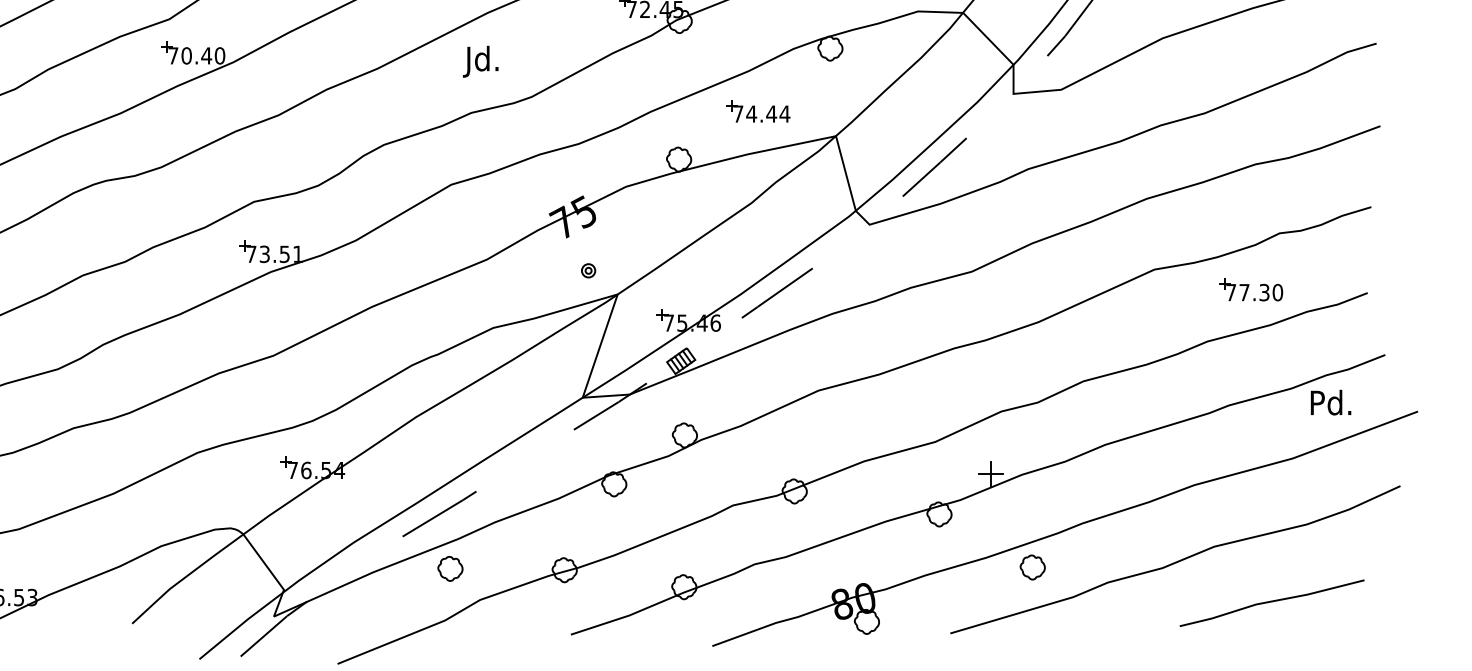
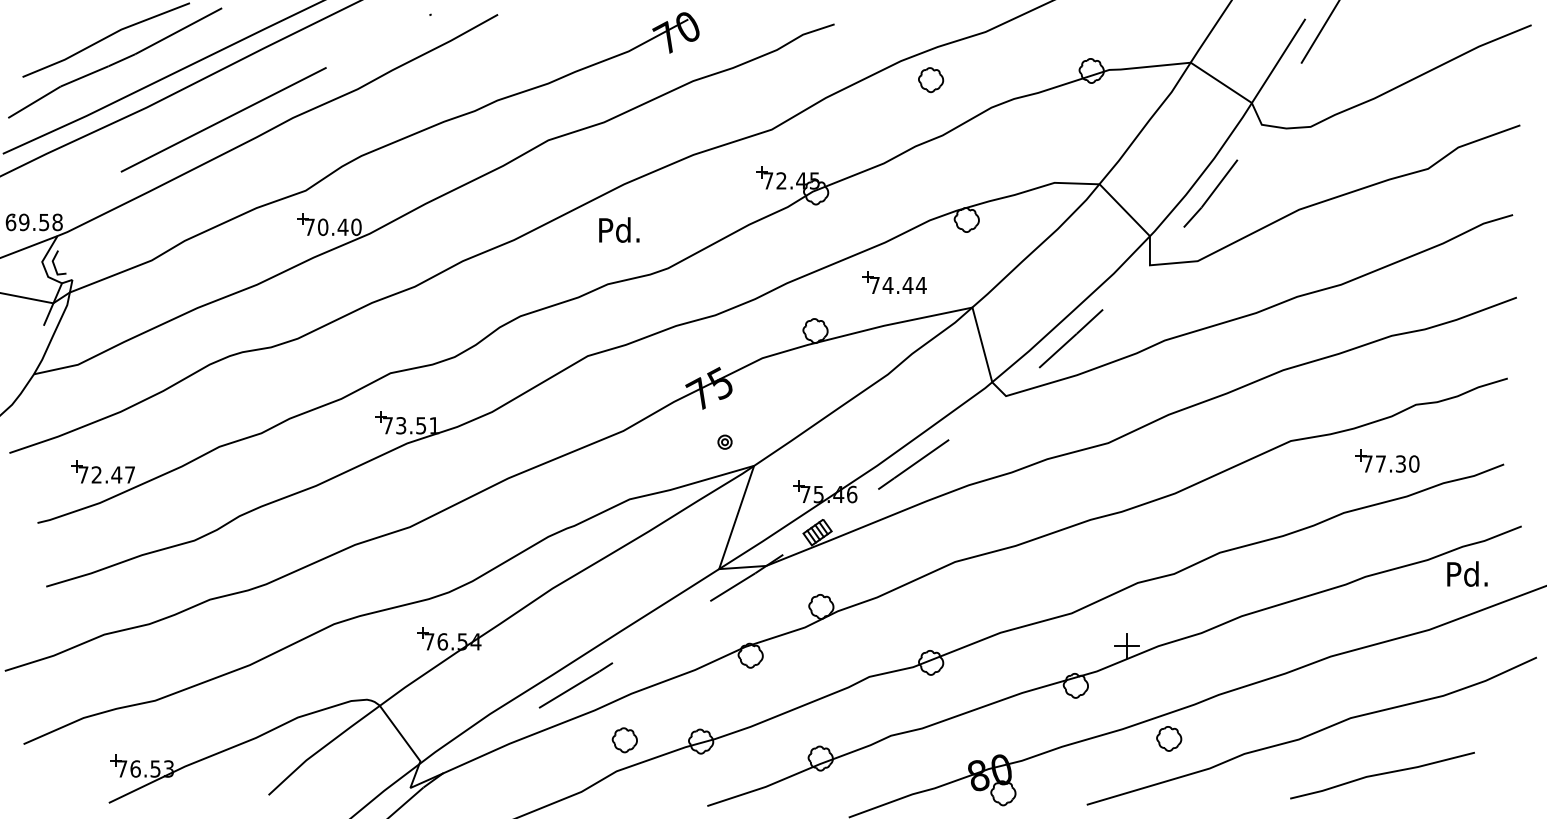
text: (483, 62) -> (619, 233), Jd. -> Pd.
part: (450, 569) -> (624, 740), moved
line: (1272, 602) -> (1382, 774), moved

